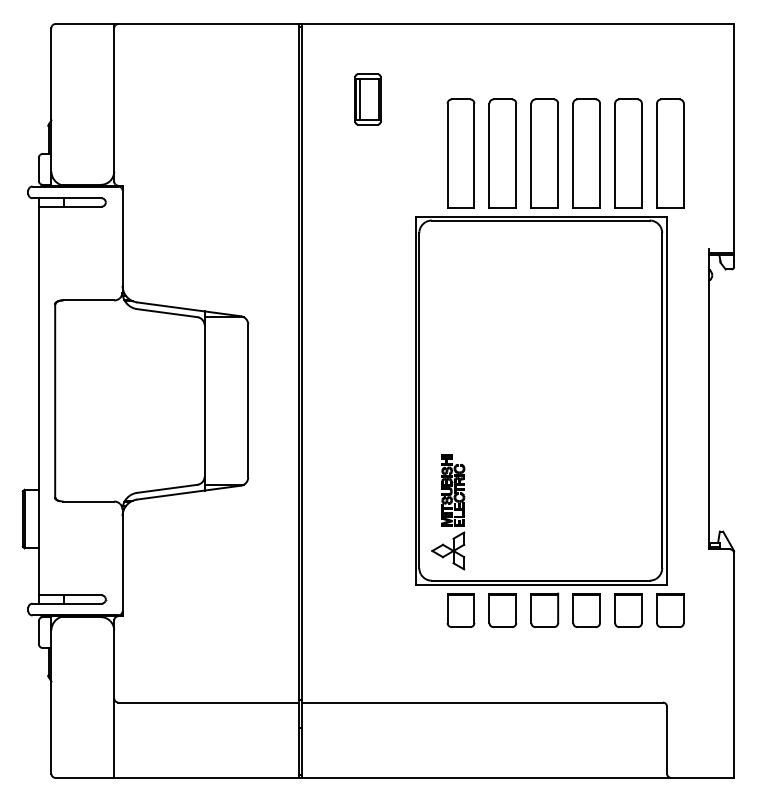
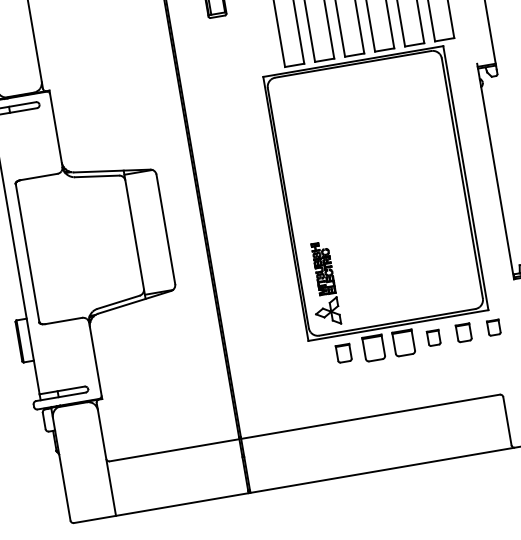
part: (460, 610) -> (343, 353), size x0.7
part: (586, 610) -> (433, 338), size x0.6
part: (628, 610) -> (463, 332), size x0.7
part: (670, 610) -> (493, 327), size x0.6

